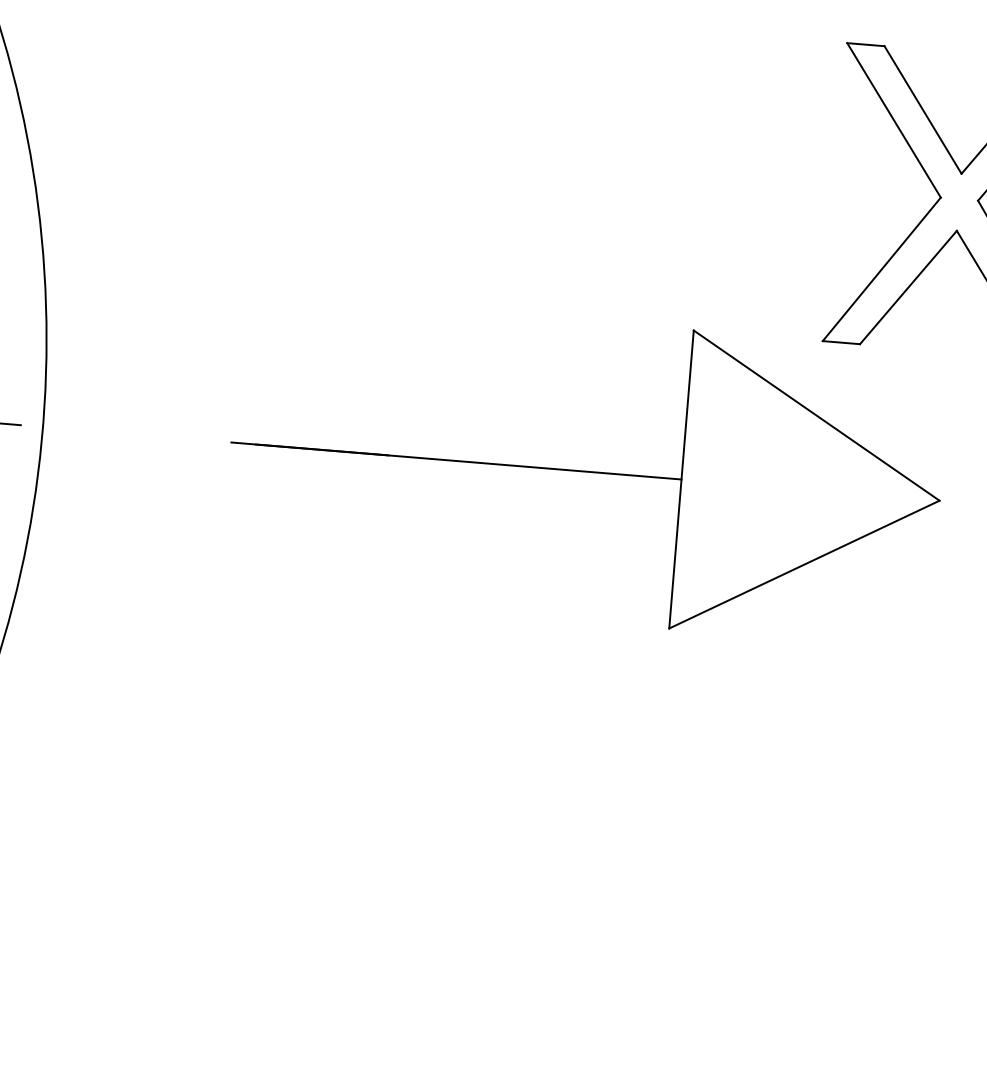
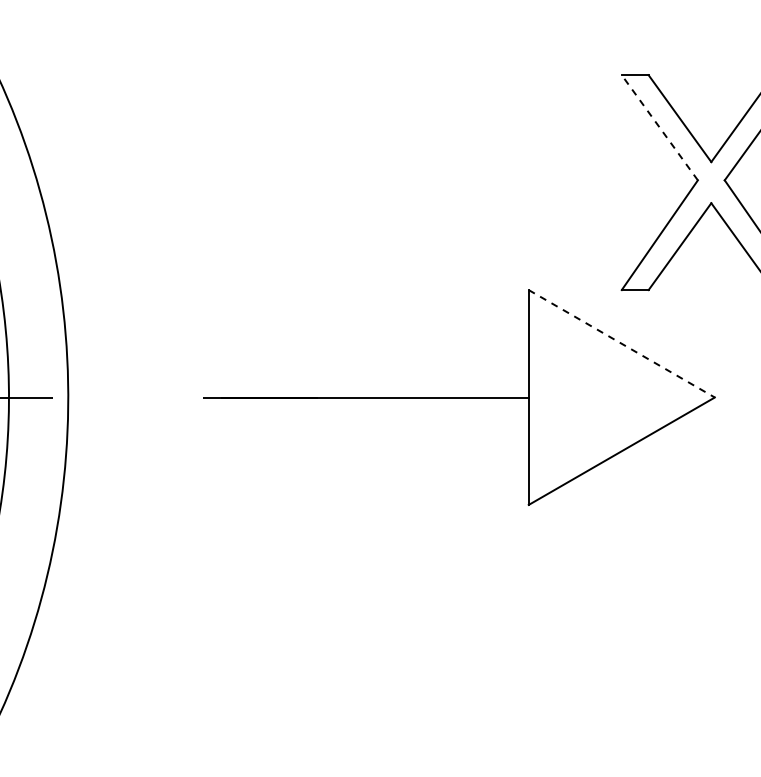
line: (893, 119) -> (659, 127), solid -> dashed
line: (817, 416) -> (622, 344), solid -> dashed

